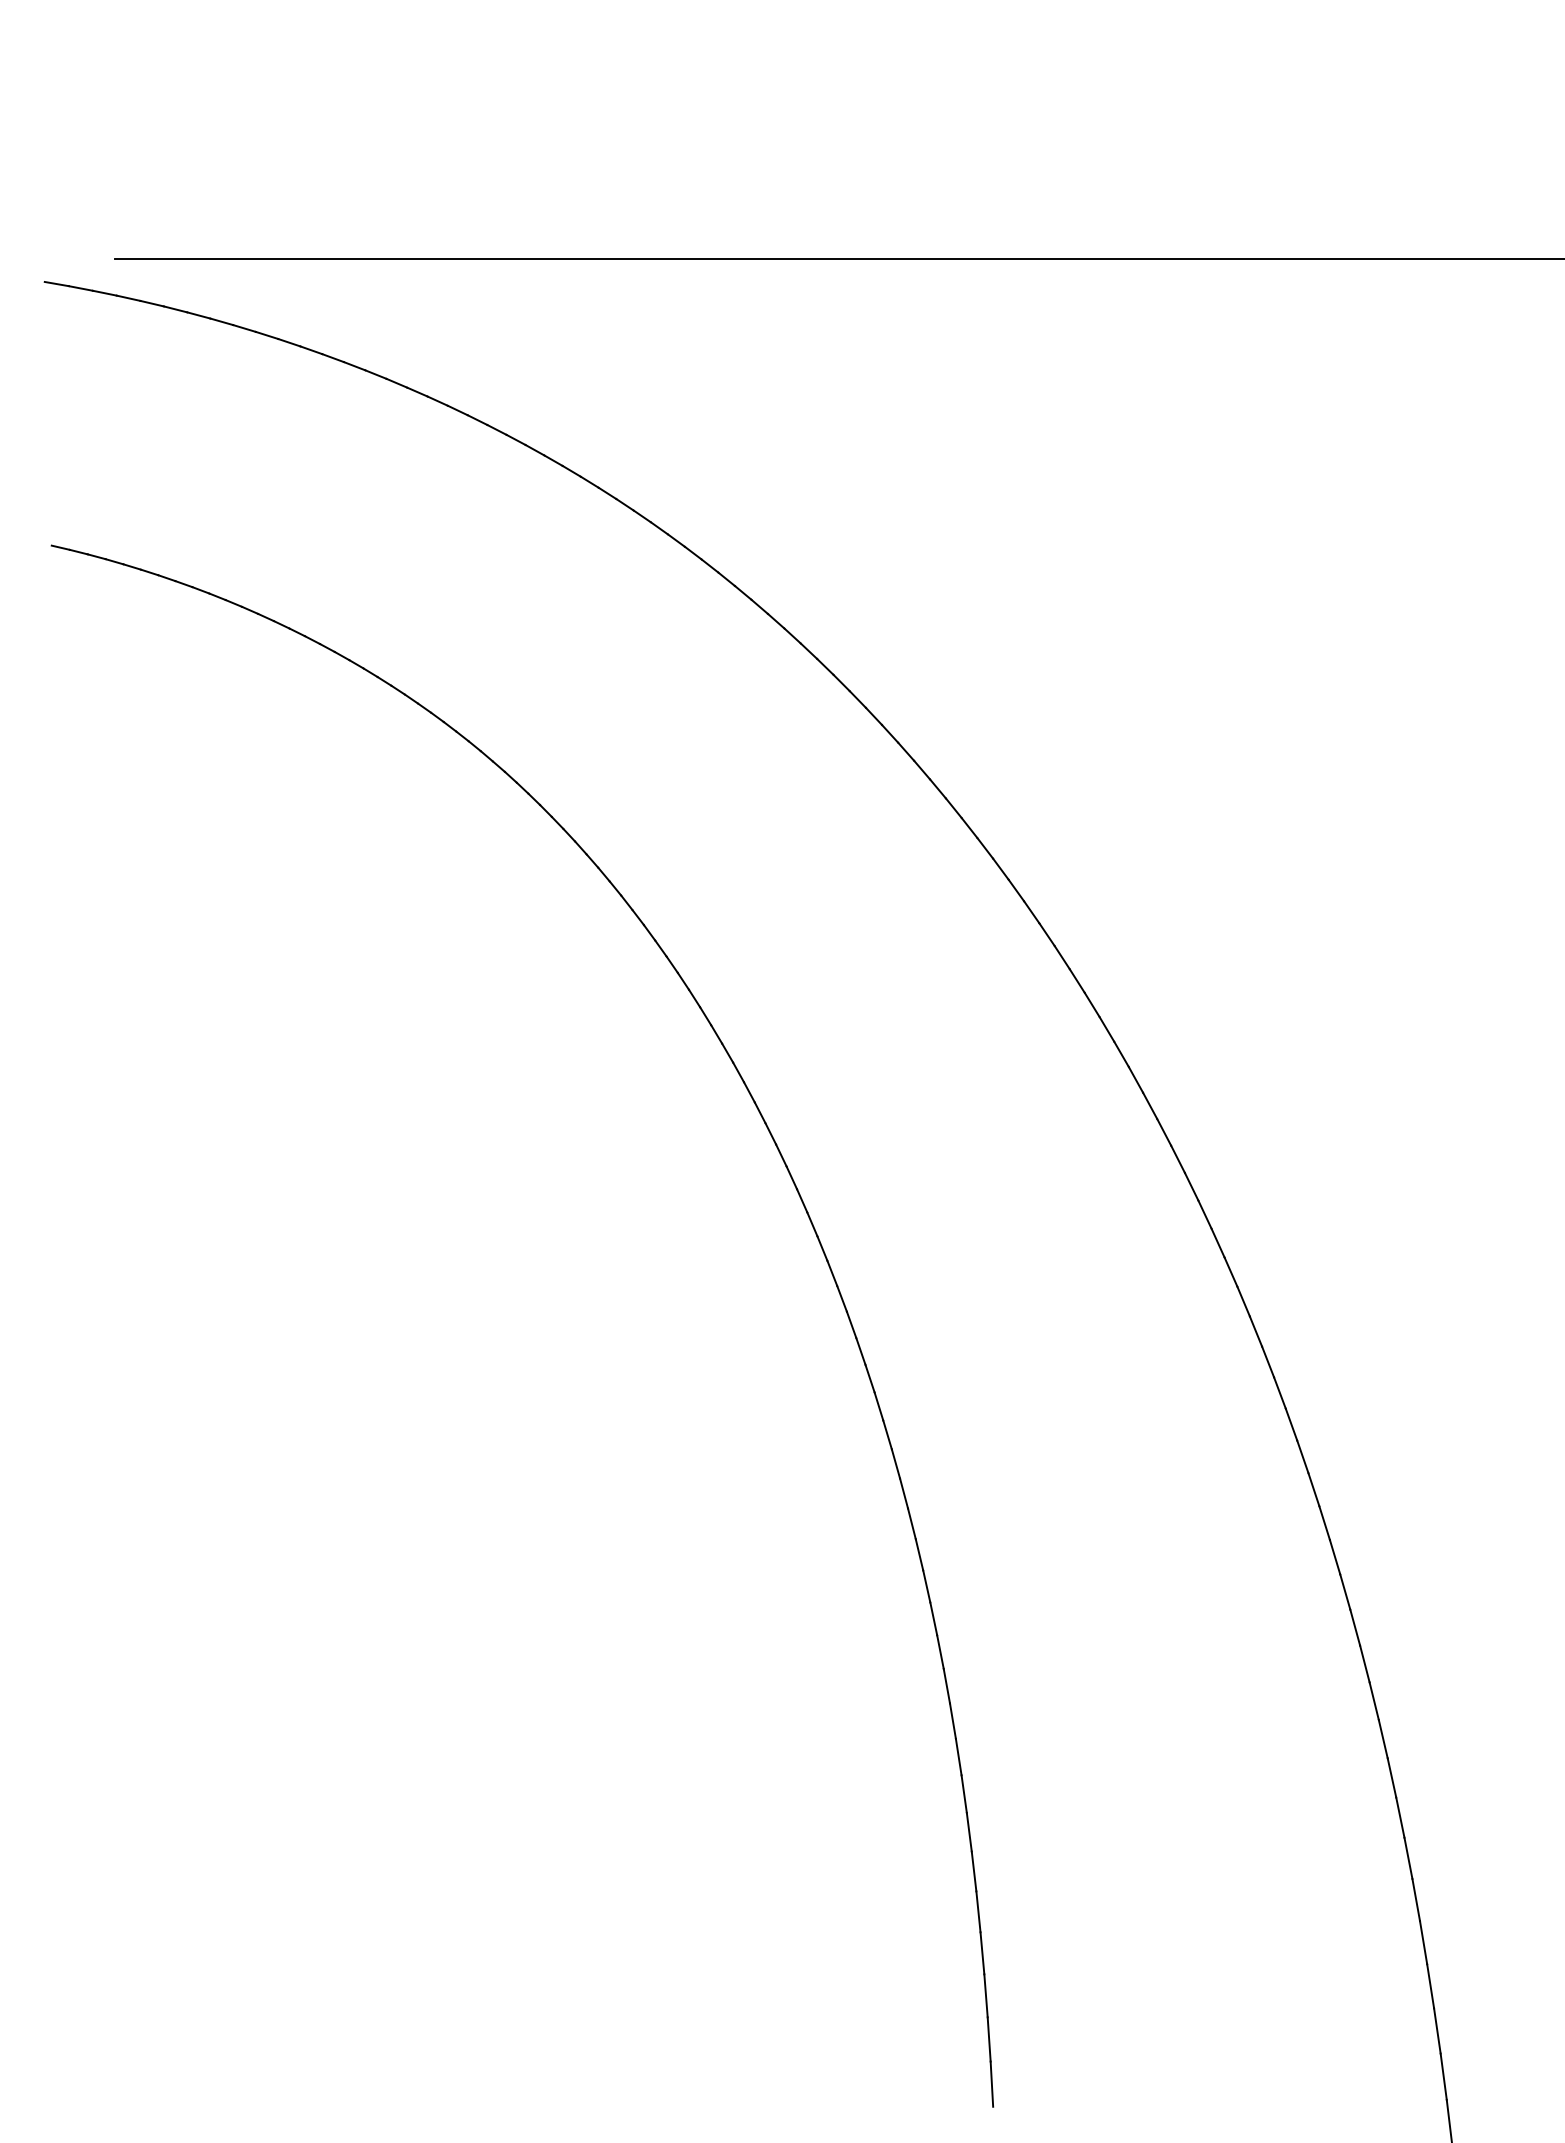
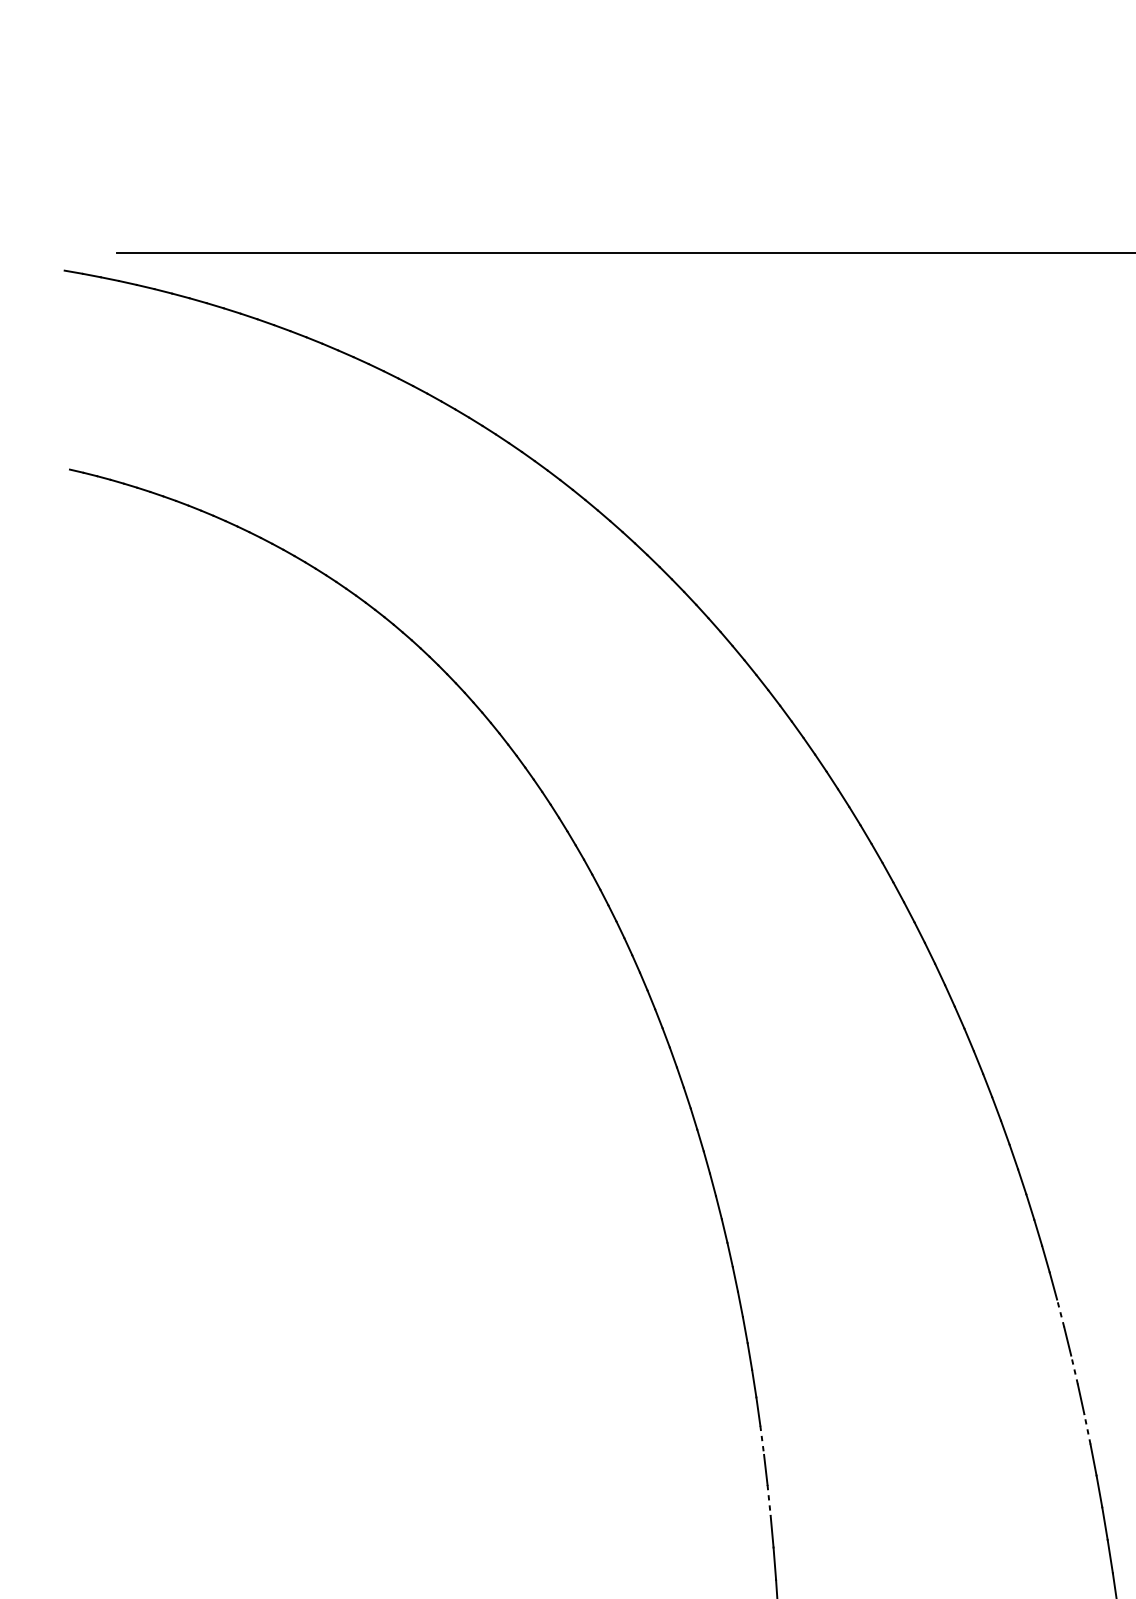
line: (1364, 1664) -> (1060, 1313), solid -> dashed
line: (1383, 1739) -> (1074, 1370), solid -> dashed
line: (1400, 1817) -> (1087, 1429), solid -> dashed
line: (969, 1832) -> (762, 1440), solid -> dashed
line: (978, 1911) -> (769, 1500), solid -> dashed

